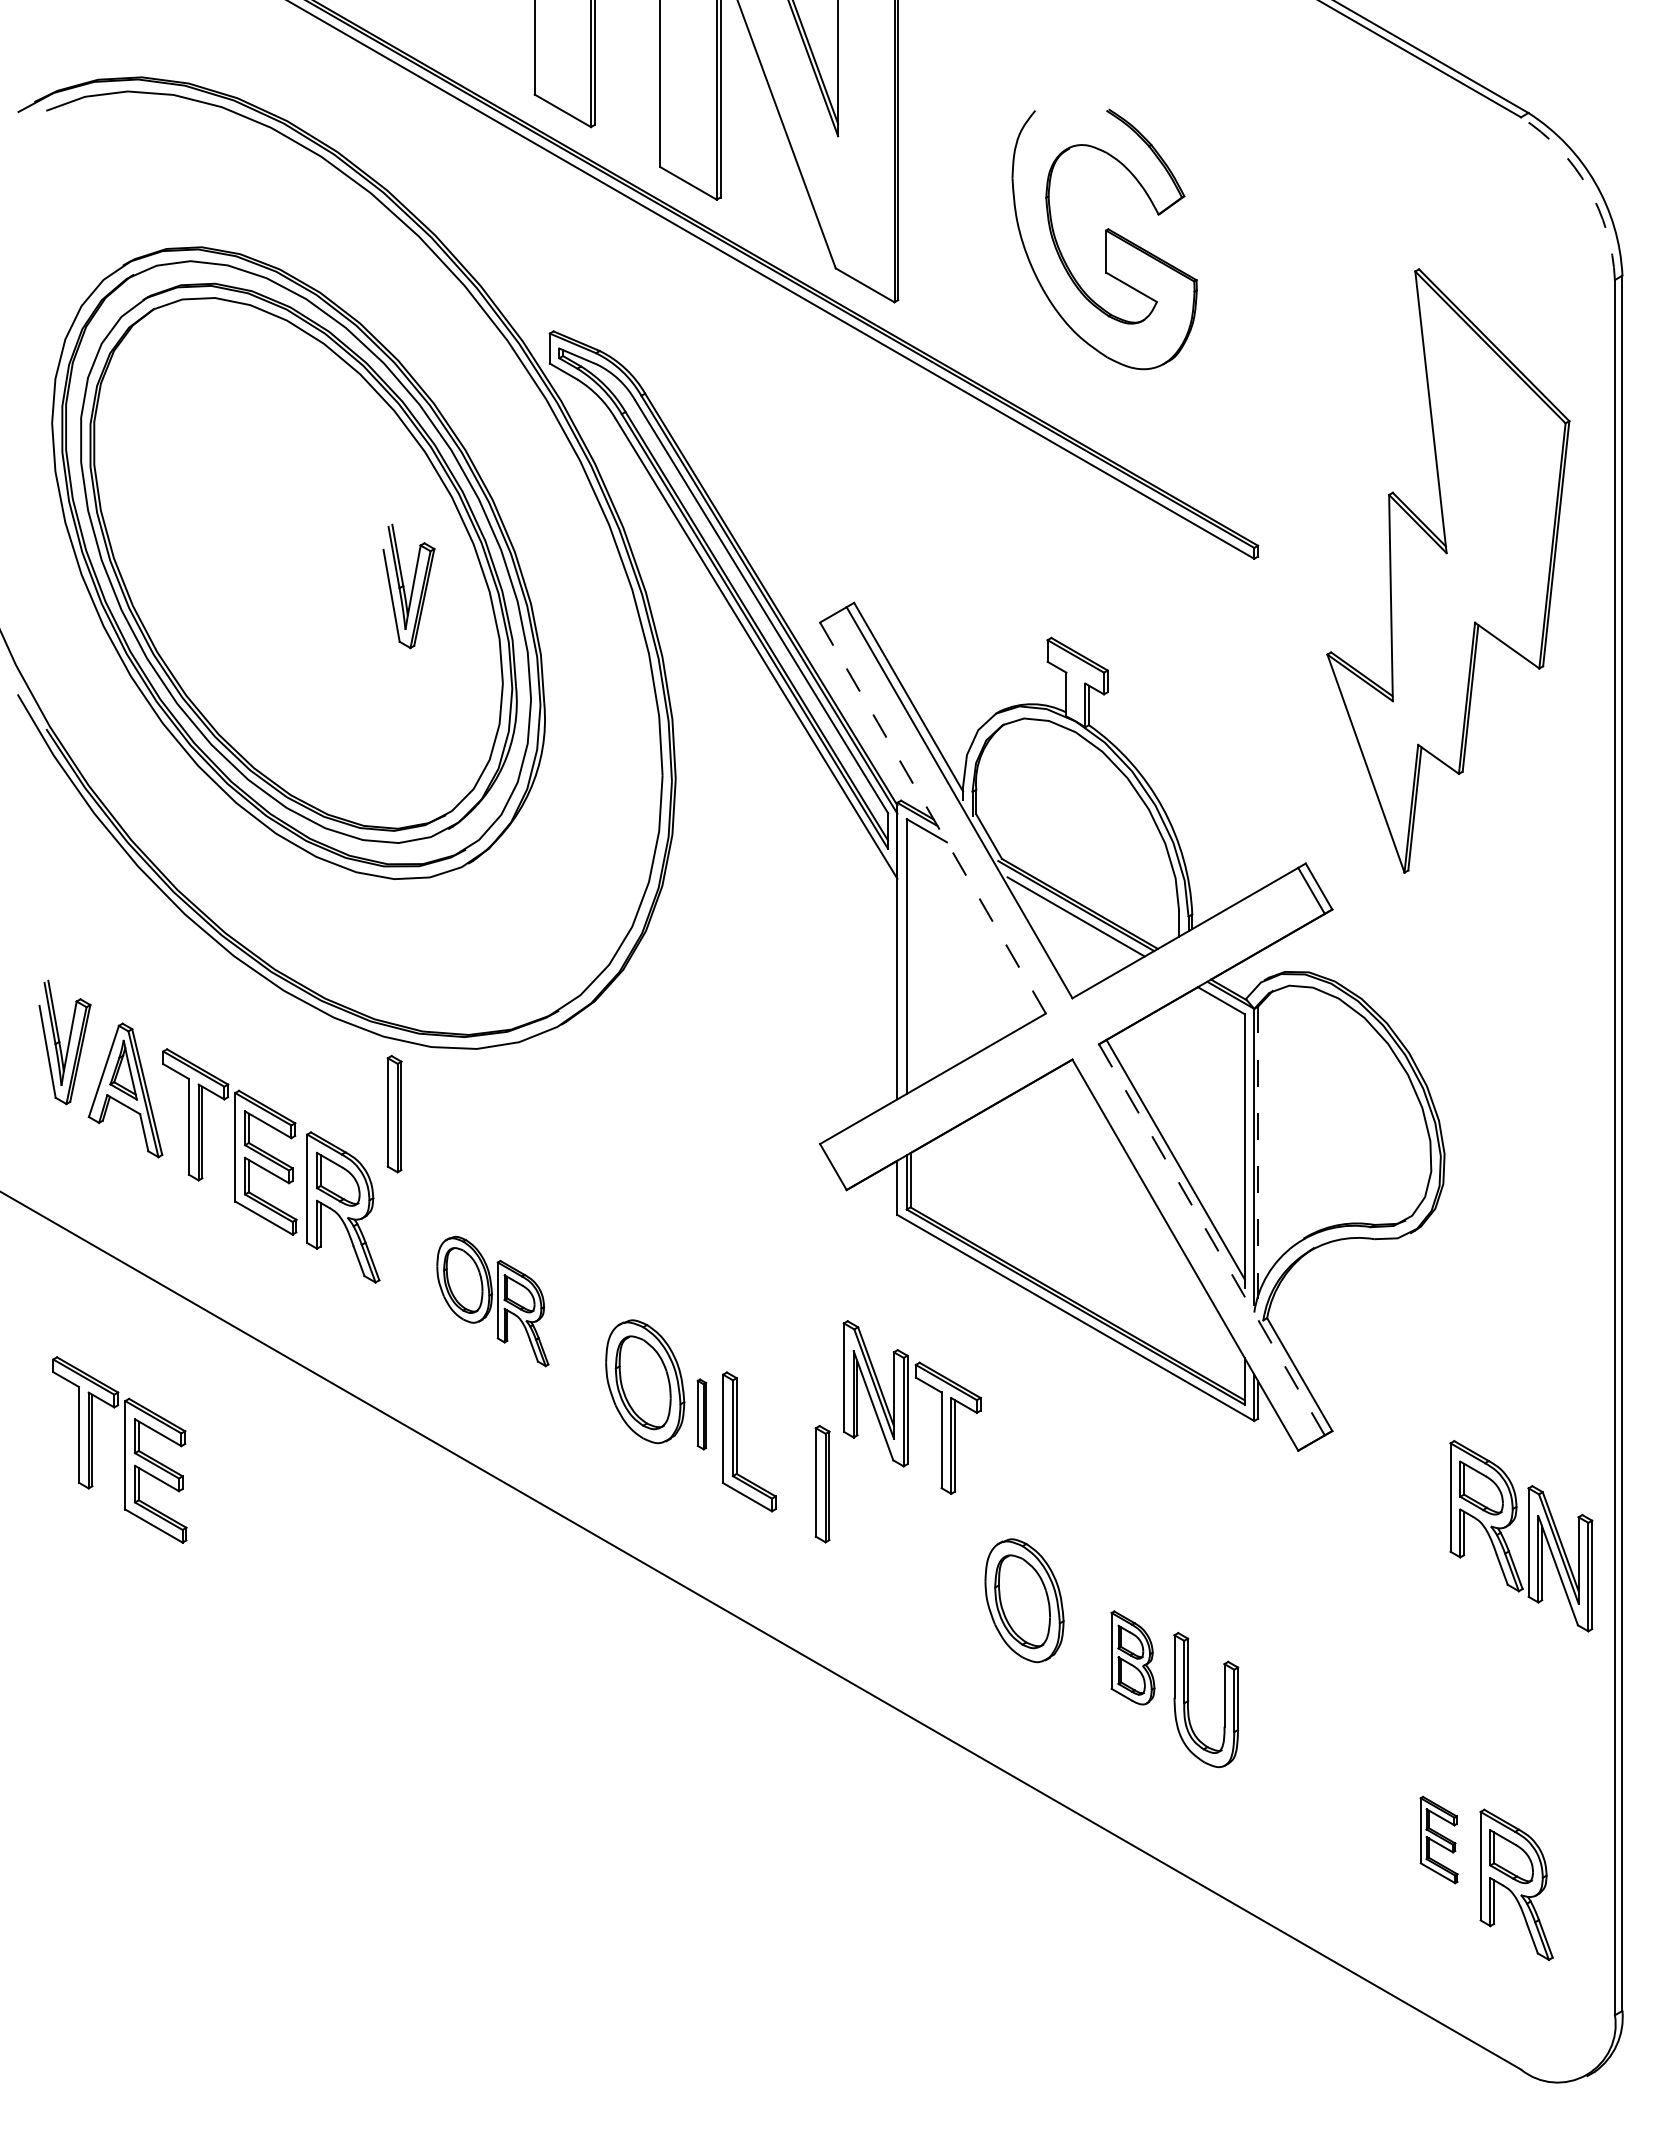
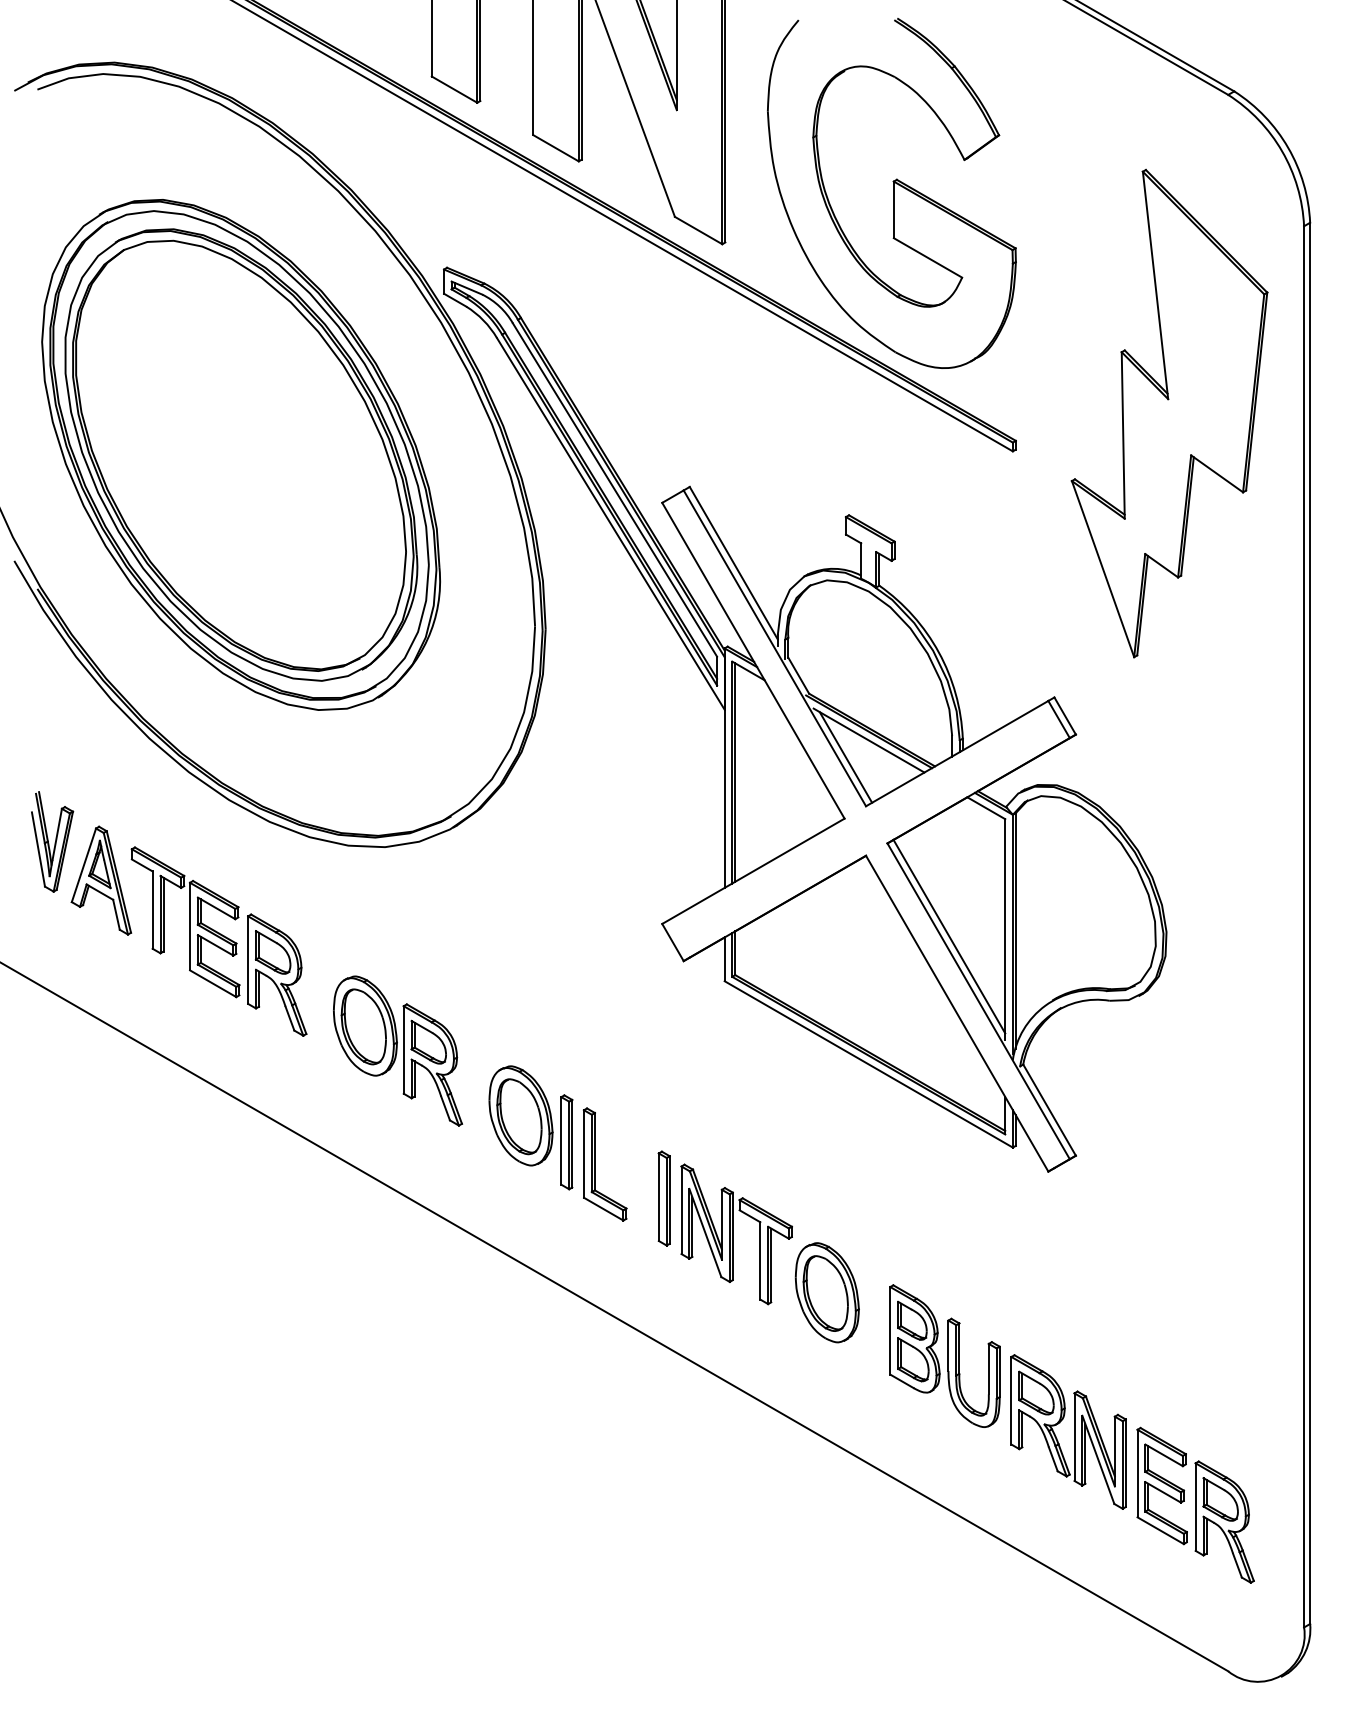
arc: (1587, 187) -> (1281, 151), dashed -> solid
part: (1104, 239) -> (891, 193), size x1.67
part: (1448, 570) -> (1169, 413), moved
part: (408, 586) -> (329, 473), removed
line: (933, 818) -> (753, 661), dashed -> solid
line: (1047, 937) -> (845, 757), added
line: (910, 956) -> (735, 772), added
part: (394, 1114) -> (318, 900), removed
line: (1258, 1152) -> (1016, 930), dashed -> solid
line: (1211, 1239) -> (978, 1001), dashed -> solid
part: (492, 1301) -> (397, 1051), size x1.43
part: (911, 1407) -> (736, 1234), moved
part: (701, 1414) -> (566, 1142), size x1.67
part: (119, 1449) -> (96, 1170), removed
part: (1528, 1536) -> (1074, 1432), moved
part: (1132, 1657) -> (914, 1338), size x1.43
part: (1438, 1839) -> (1161, 1485), size x1.67

